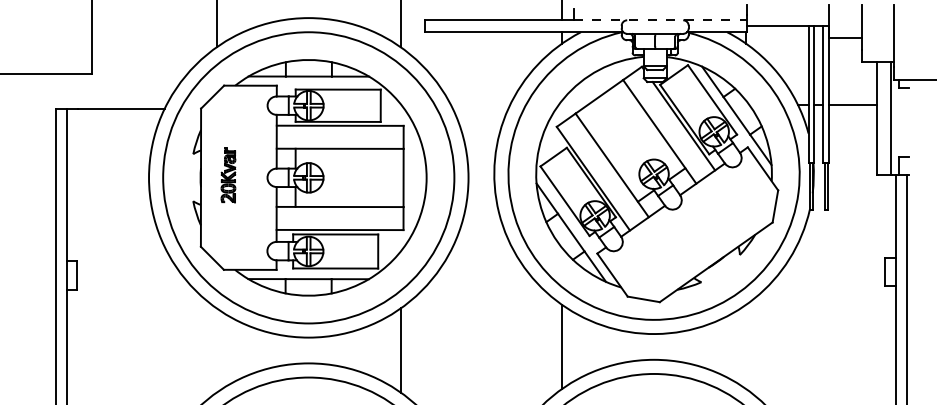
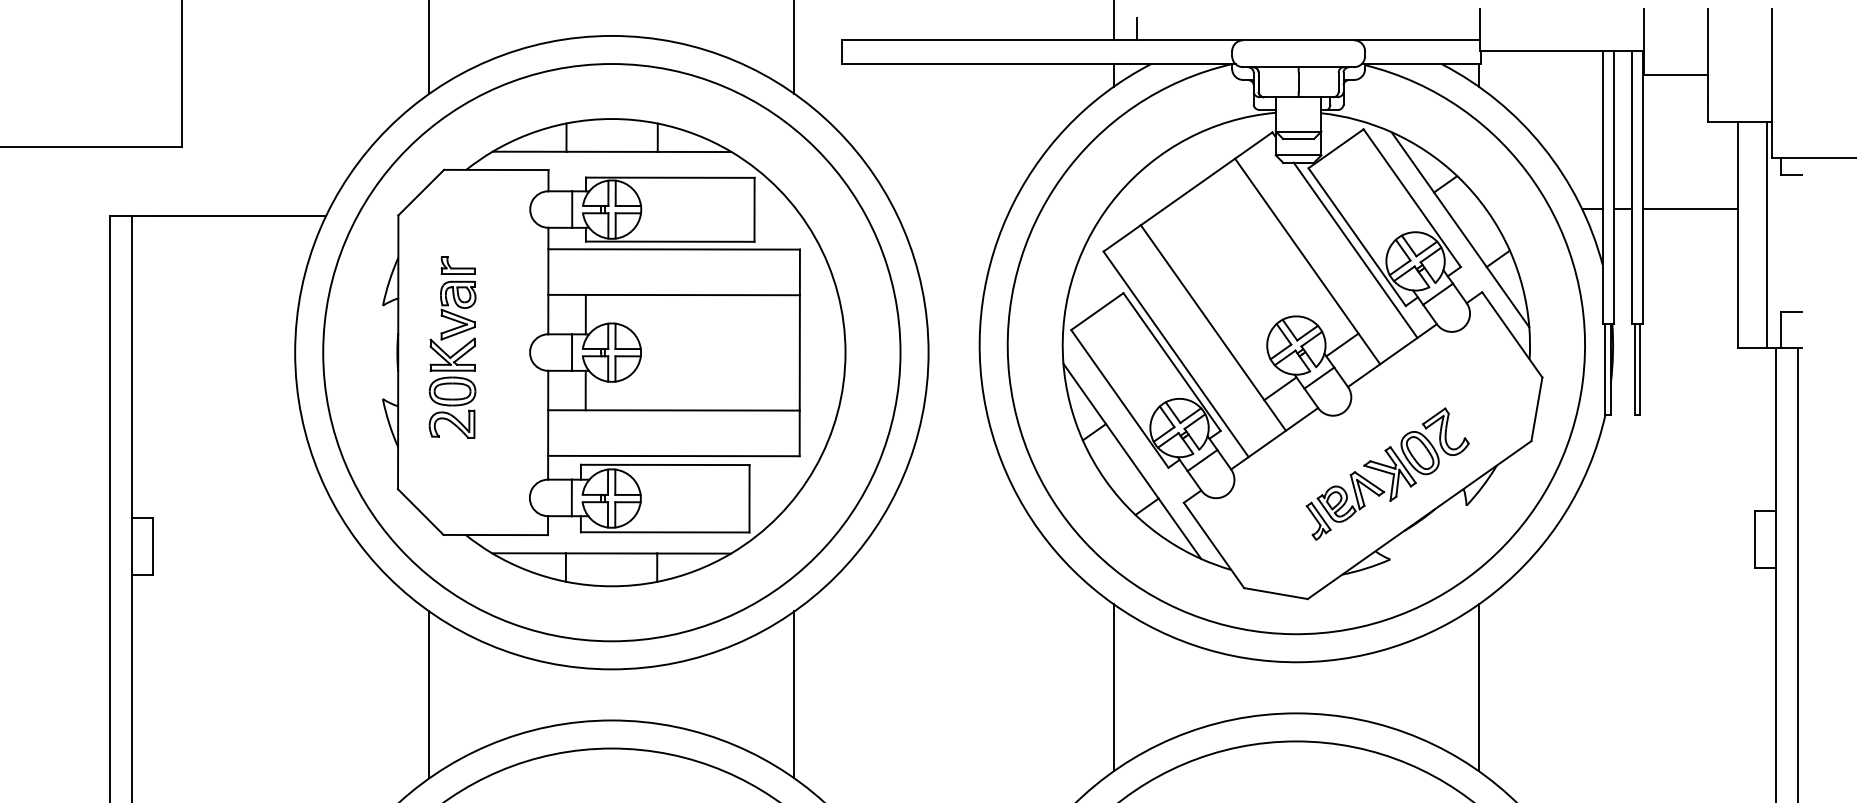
line: (660, 20) -> (1309, 40), dashed -> solid
part: (228, 174) -> (452, 345), size x1.67
part: (699, 238) -> (1386, 472), added
line: (746, 346) -> (1479, 686), added
line: (216, 350) -> (428, 694), added

